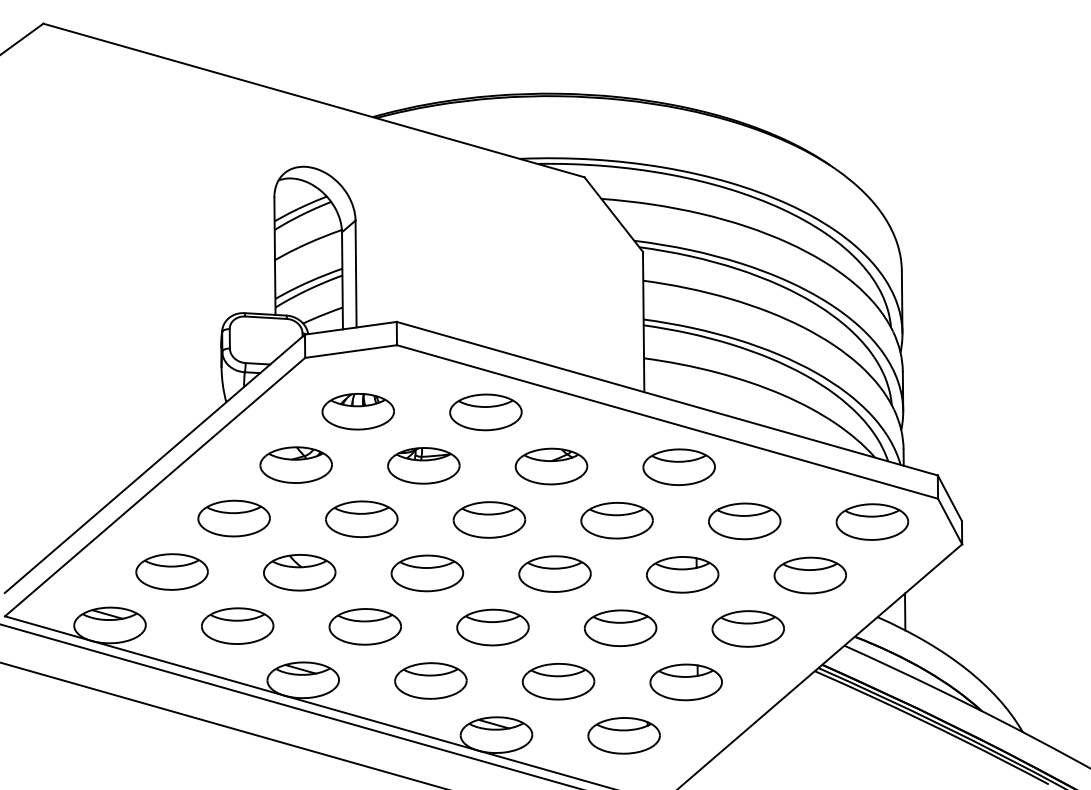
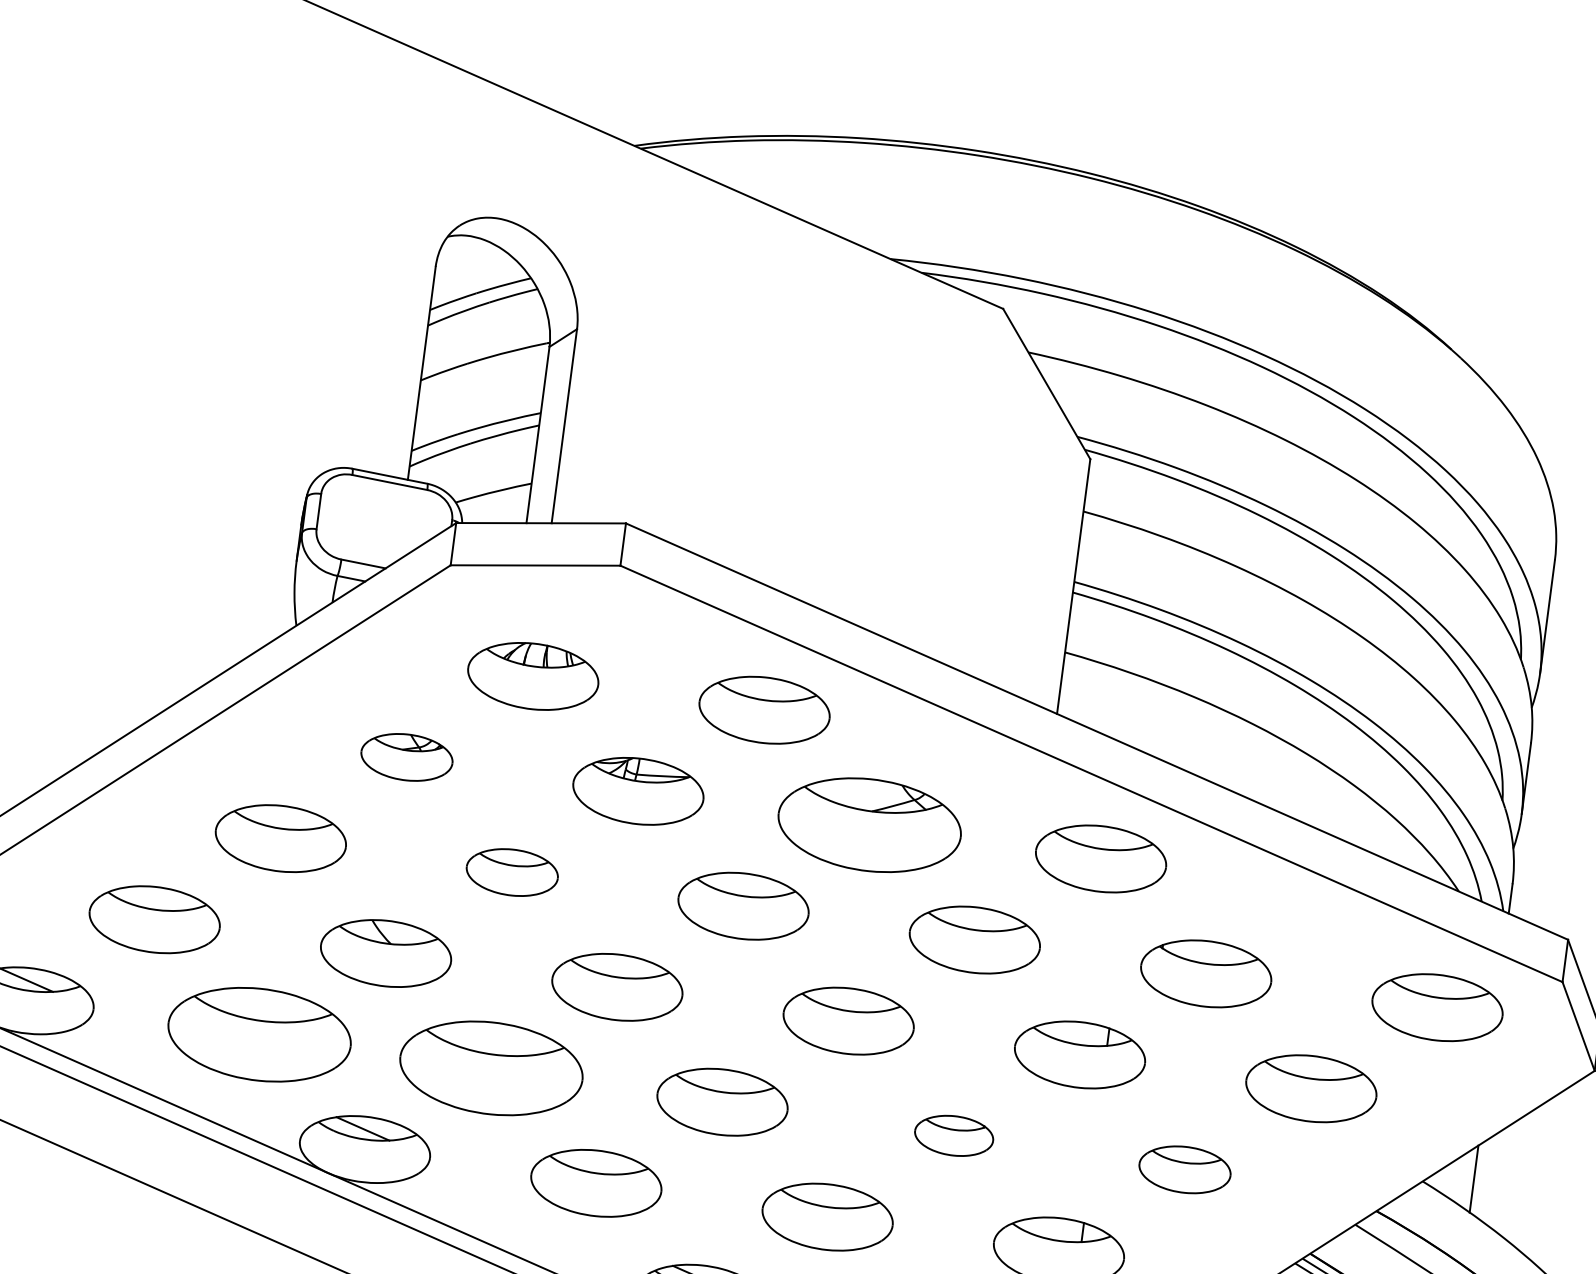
part: (295, 464) -> (405, 756), size x0.7
part: (551, 466) -> (869, 825), size x1.4
part: (361, 519) -> (511, 872), size x0.7
part: (237, 625) -> (259, 1033), size x1.4
part: (364, 626) -> (489, 1067), size x1.4
part: (620, 627) -> (953, 1134), size x0.6
part: (747, 628) -> (1183, 1168), size x0.7

